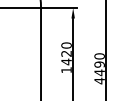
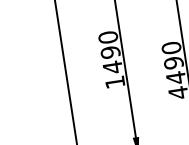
text: (66, 53) -> (110, 51), 1420 -> 1490

